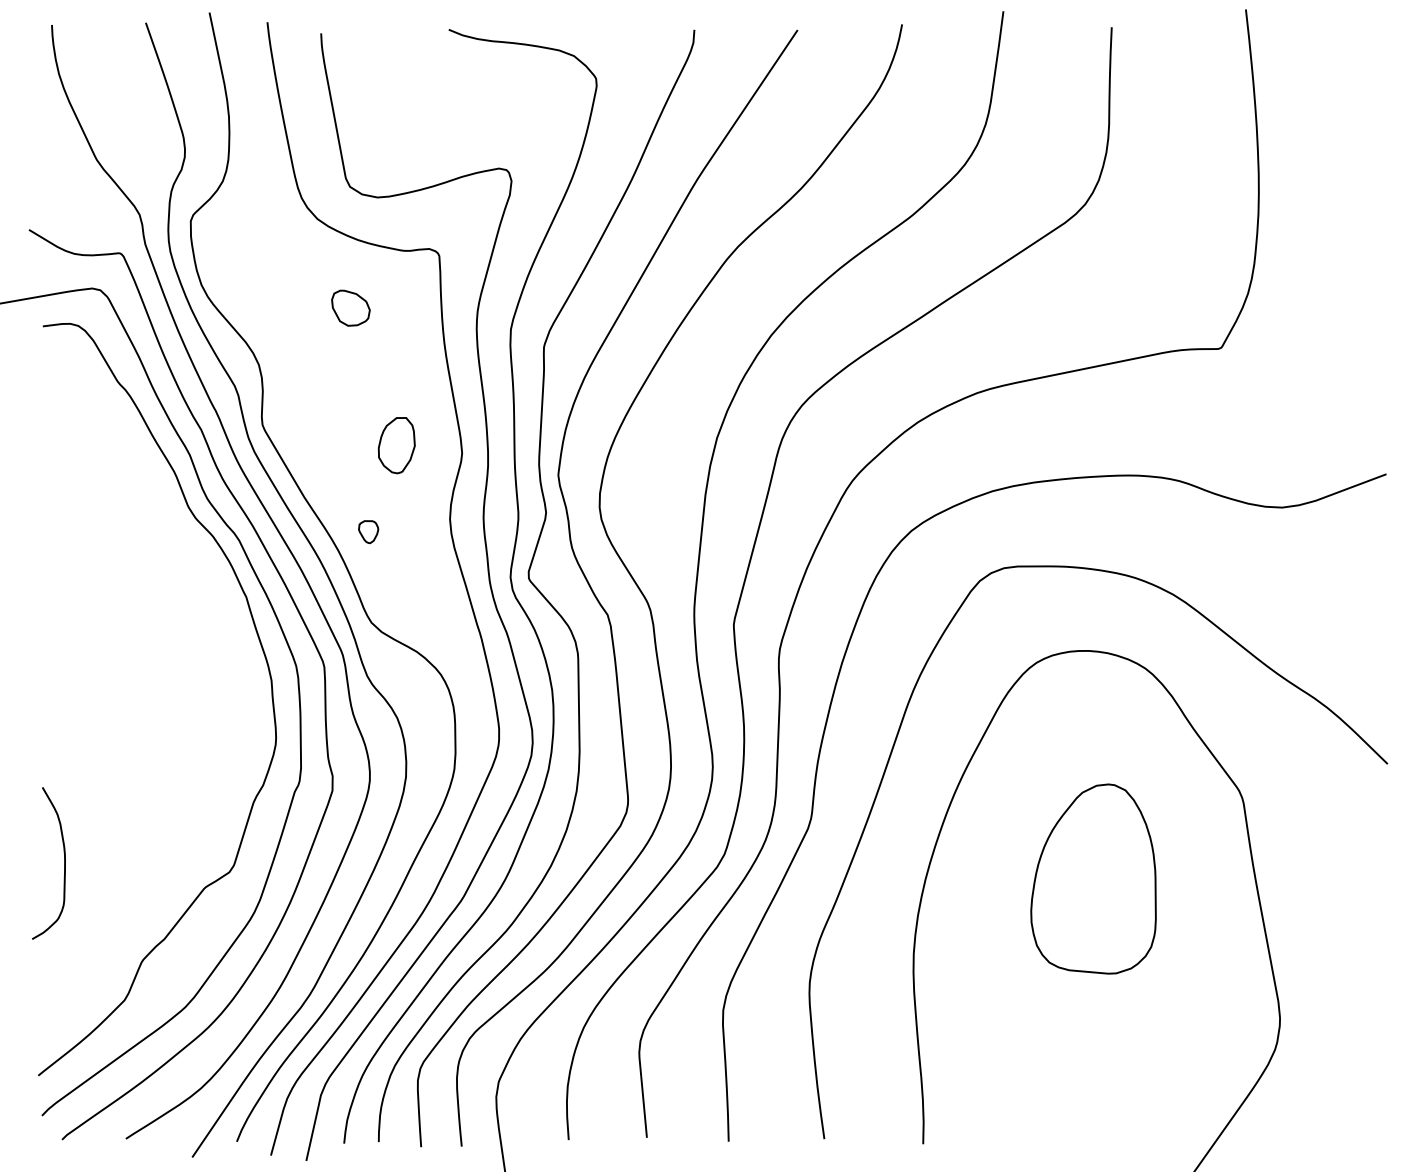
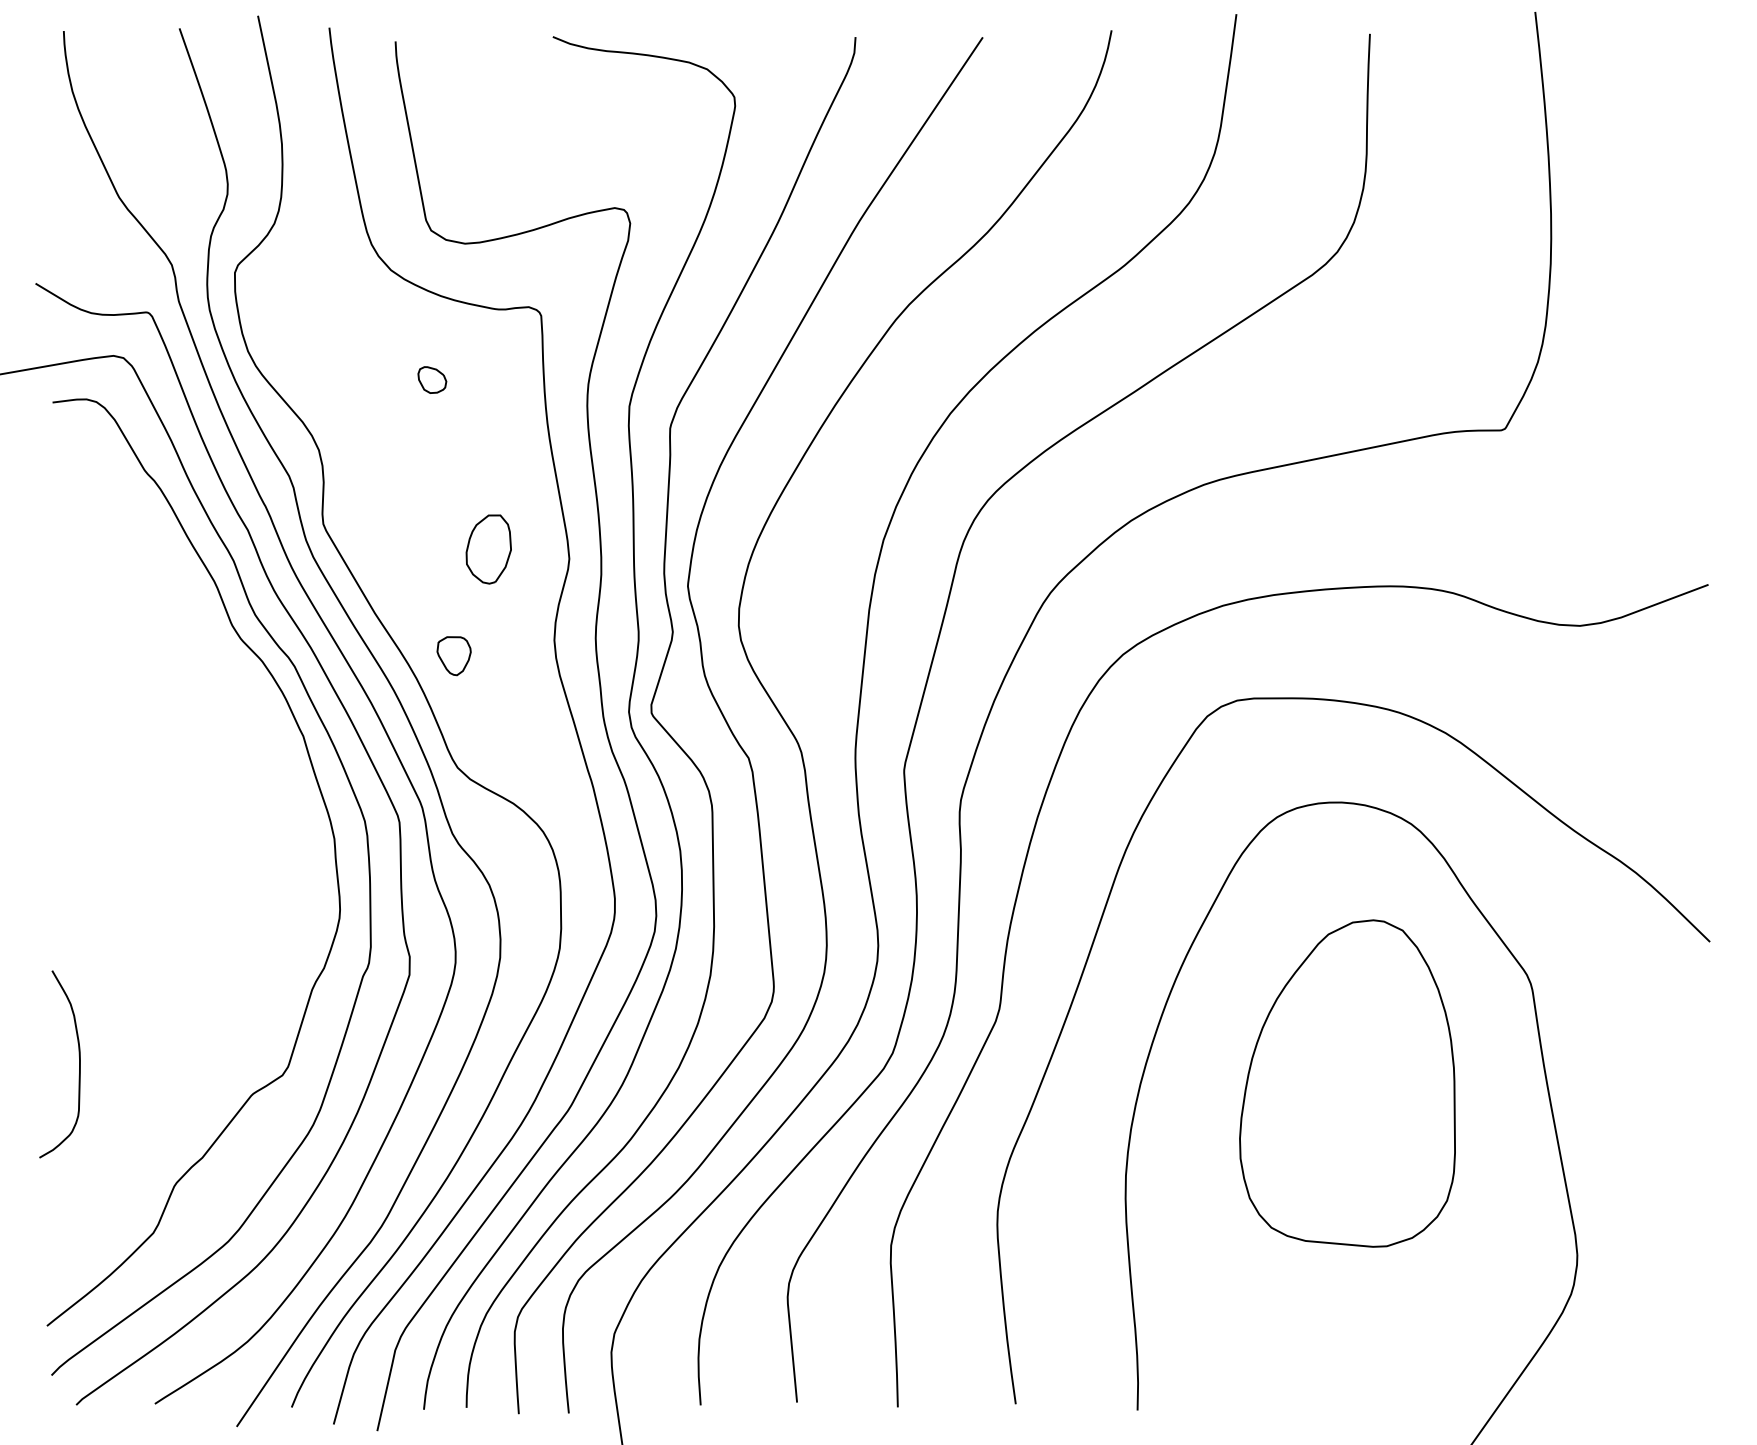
part: (351, 307) -> (432, 379), size x0.6
part: (368, 531) -> (453, 655), size x1.4
part: (1093, 878) -> (1347, 1083), size x1.4

